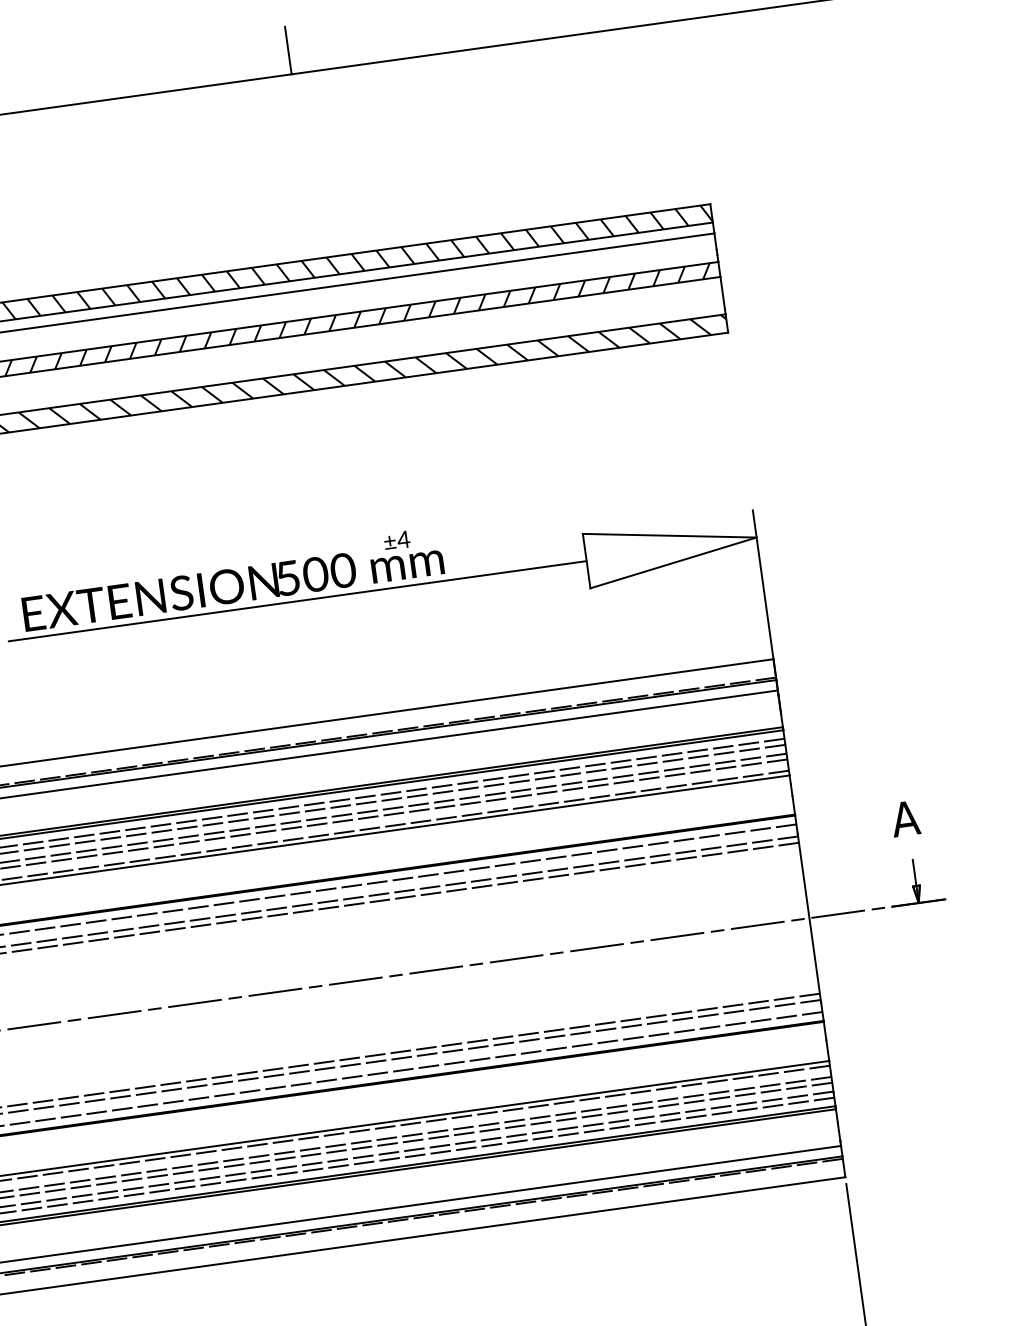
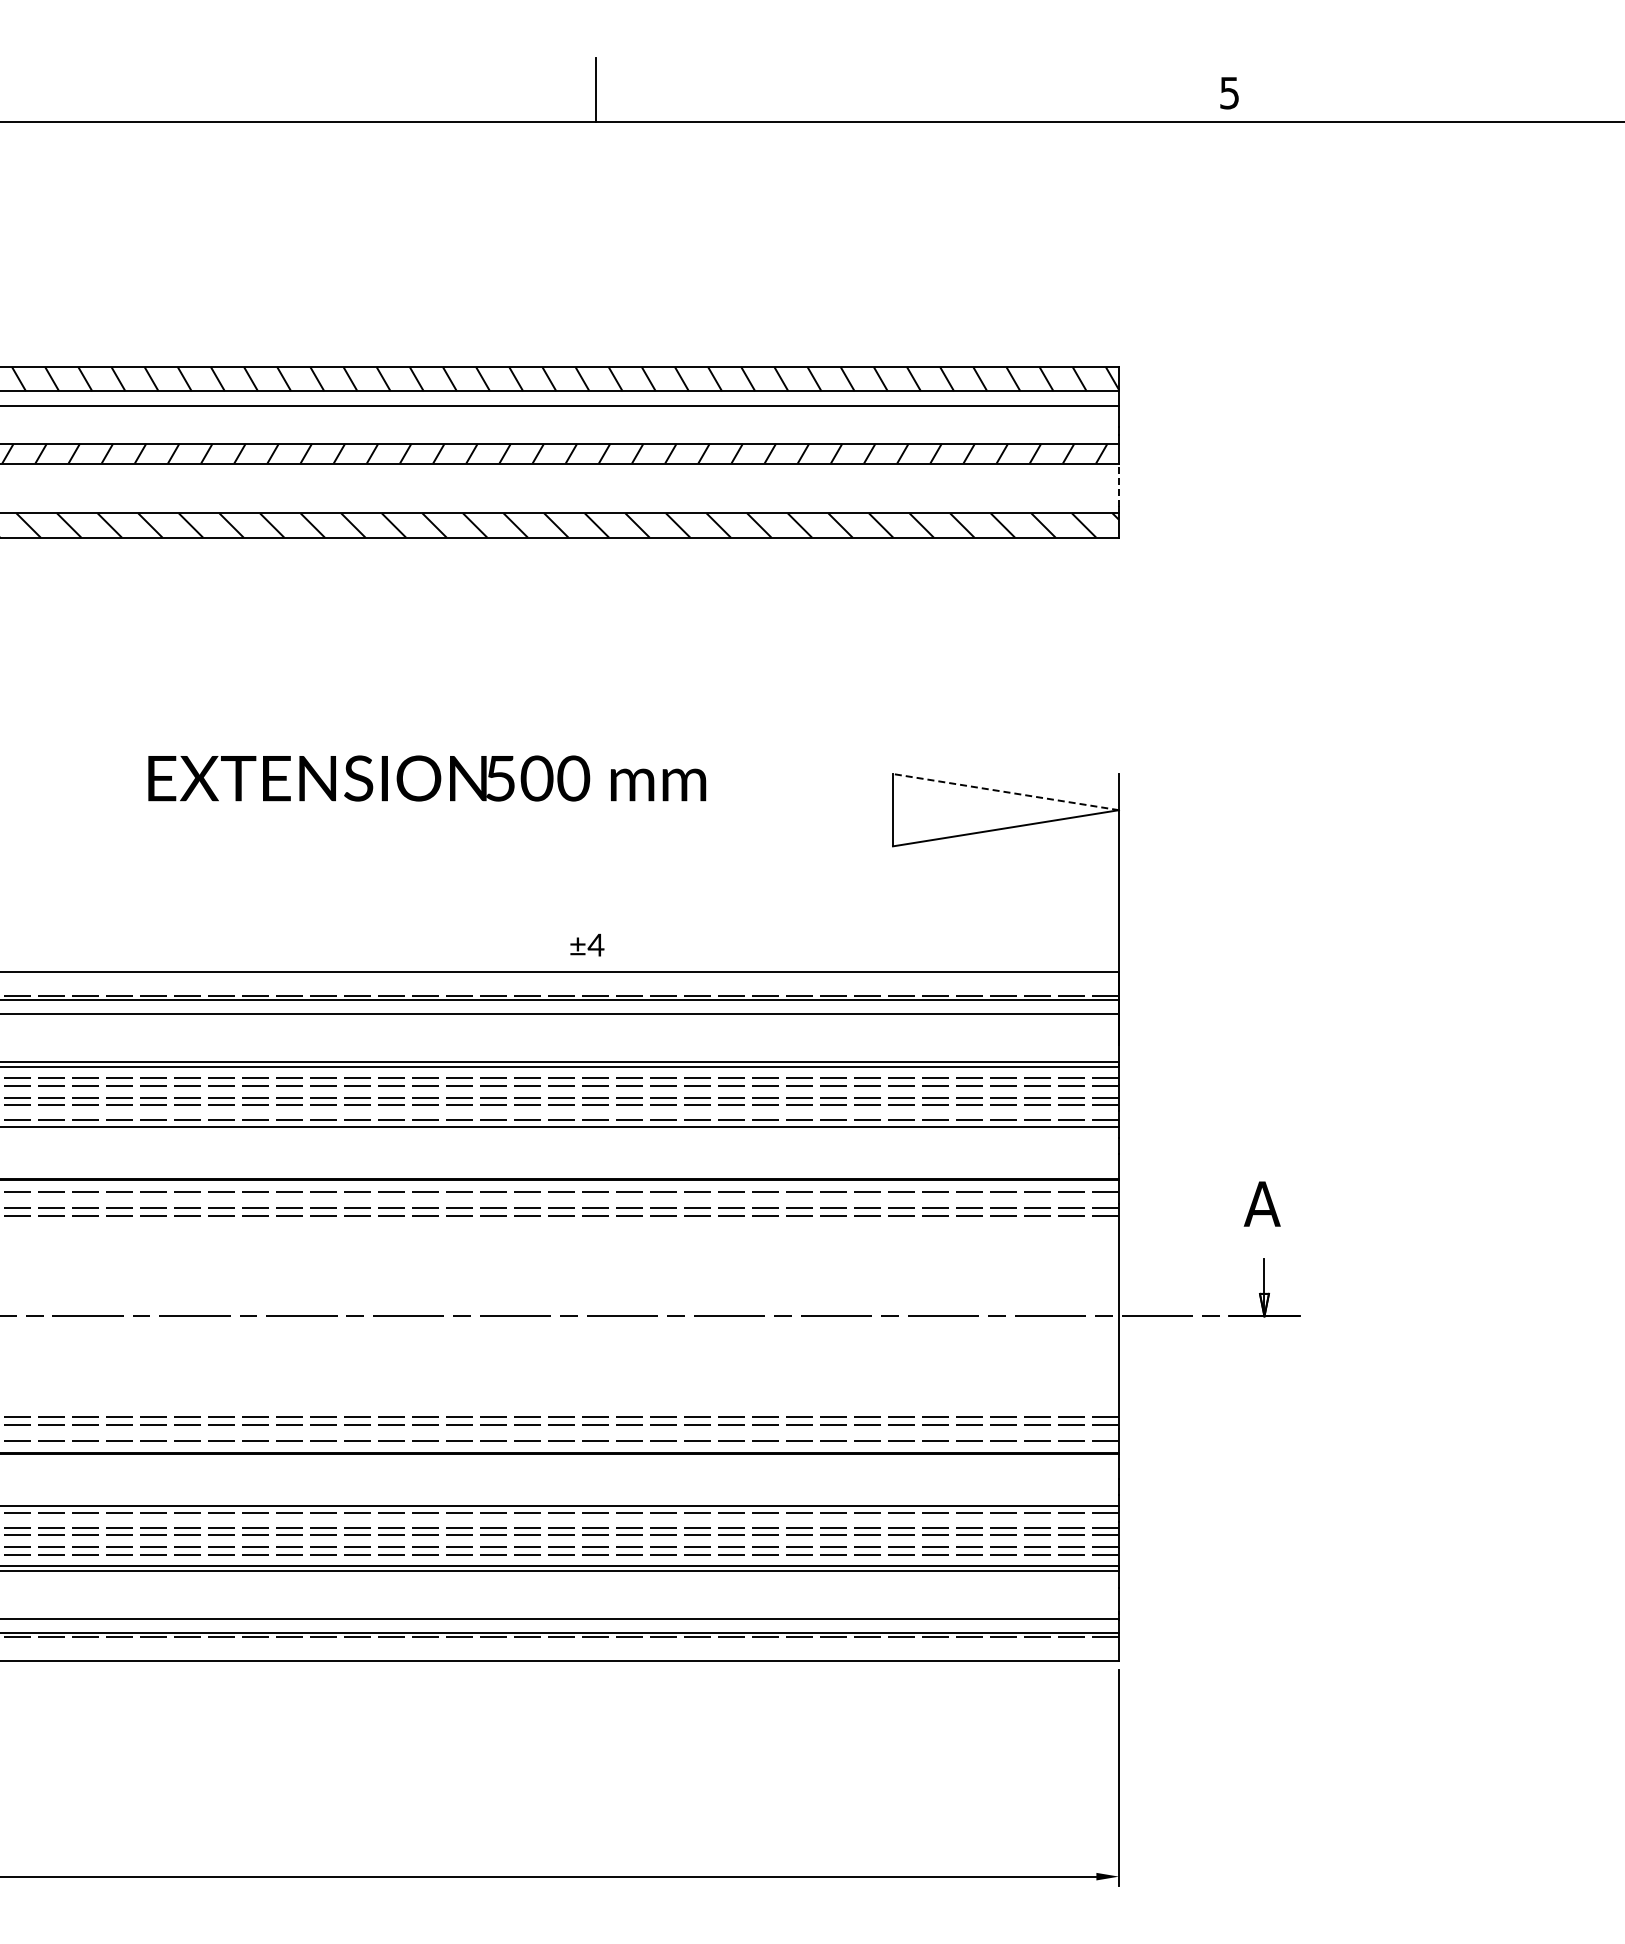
line: (723, 293) -> (1119, 485), solid -> dashed
line: (669, 536) -> (1005, 792), solid -> dashed
text: (397, 540) -> (587, 944), moved
line: (297, 601) -> (508, 810), removed

